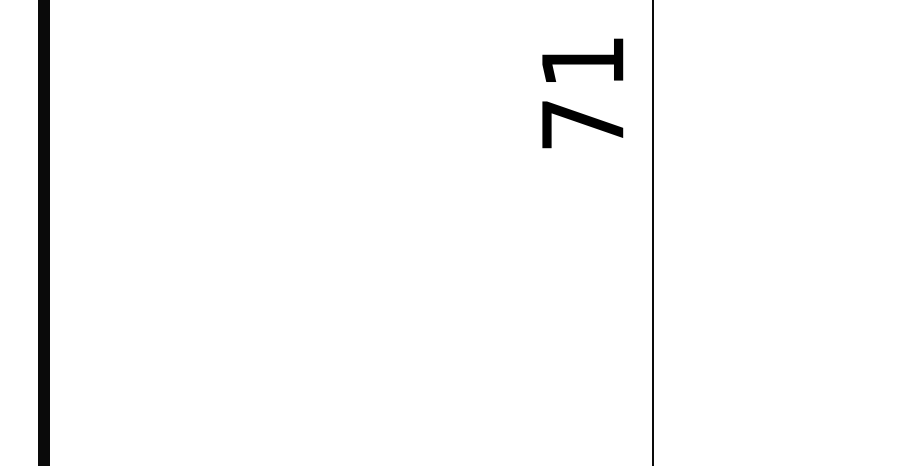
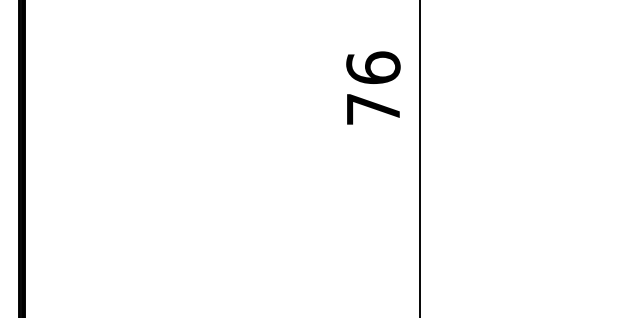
text: (582, 60) -> (373, 67), 71 -> 76

